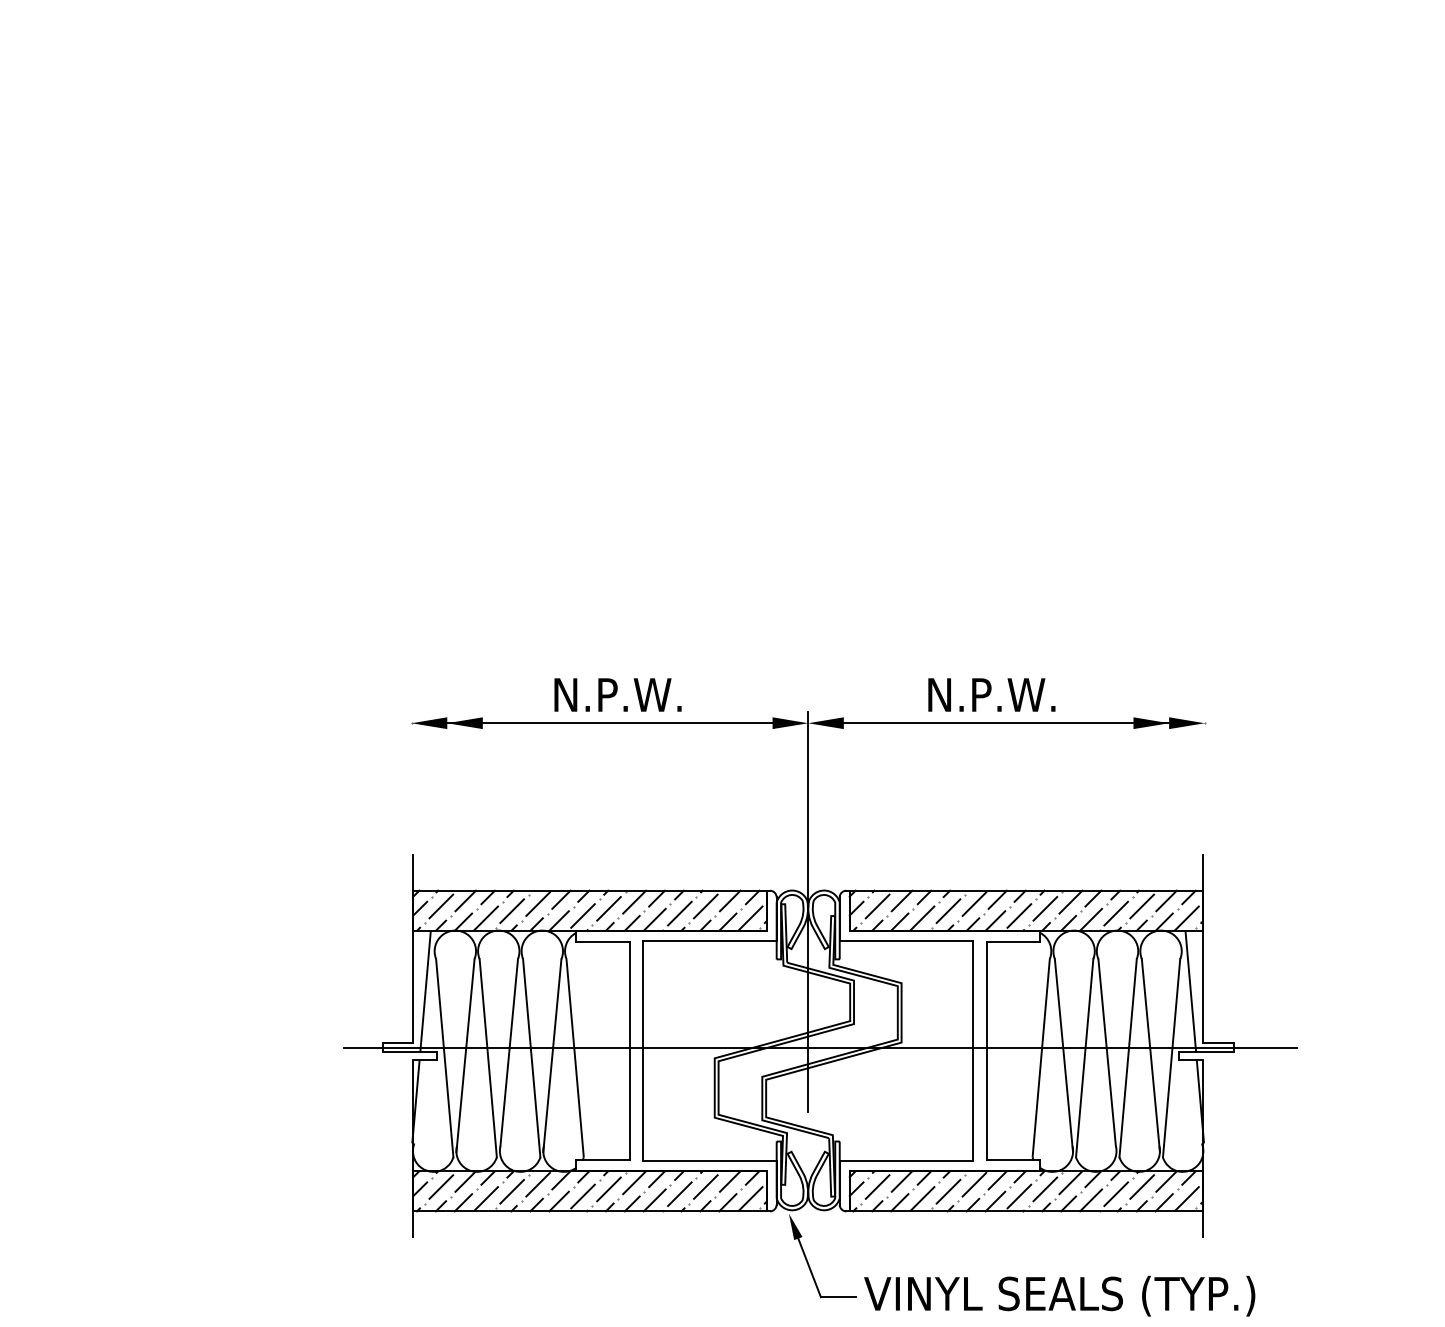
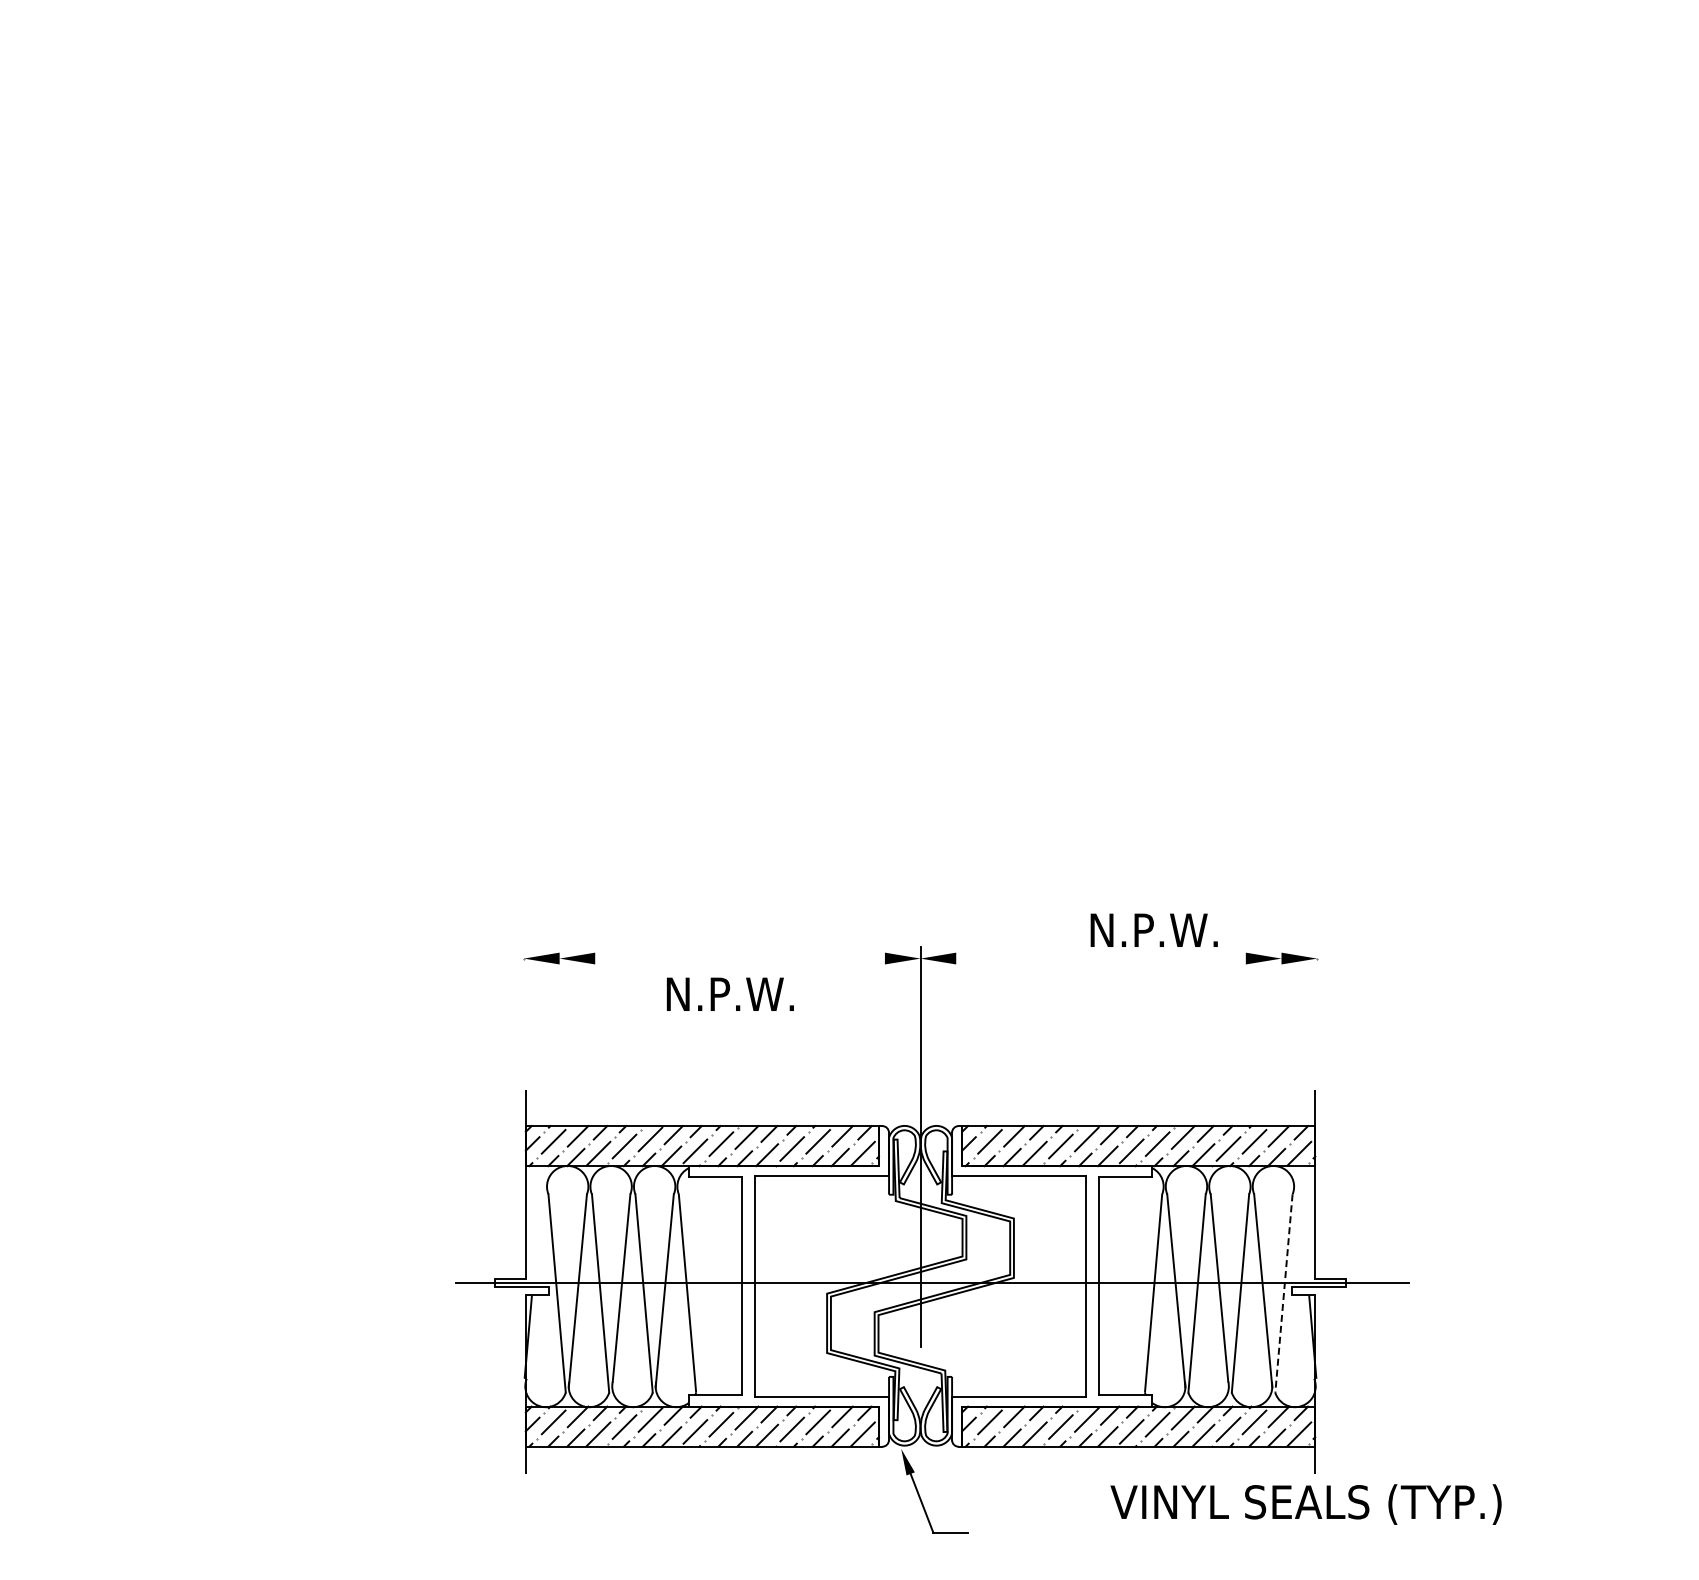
text: (617, 694) -> (729, 993), moved
text: (991, 694) -> (1153, 929), moved
line: (609, 723) -> (721, 958), removed
line: (1006, 723) -> (1118, 958), removed
line: (425, 991) -> (537, 1226), removed
line: (1190, 991) -> (1302, 1226), removed
line: (1171, 1058) -> (1283, 1293), solid -> dashed
text: (1059, 1296) -> (1305, 1504), moved

